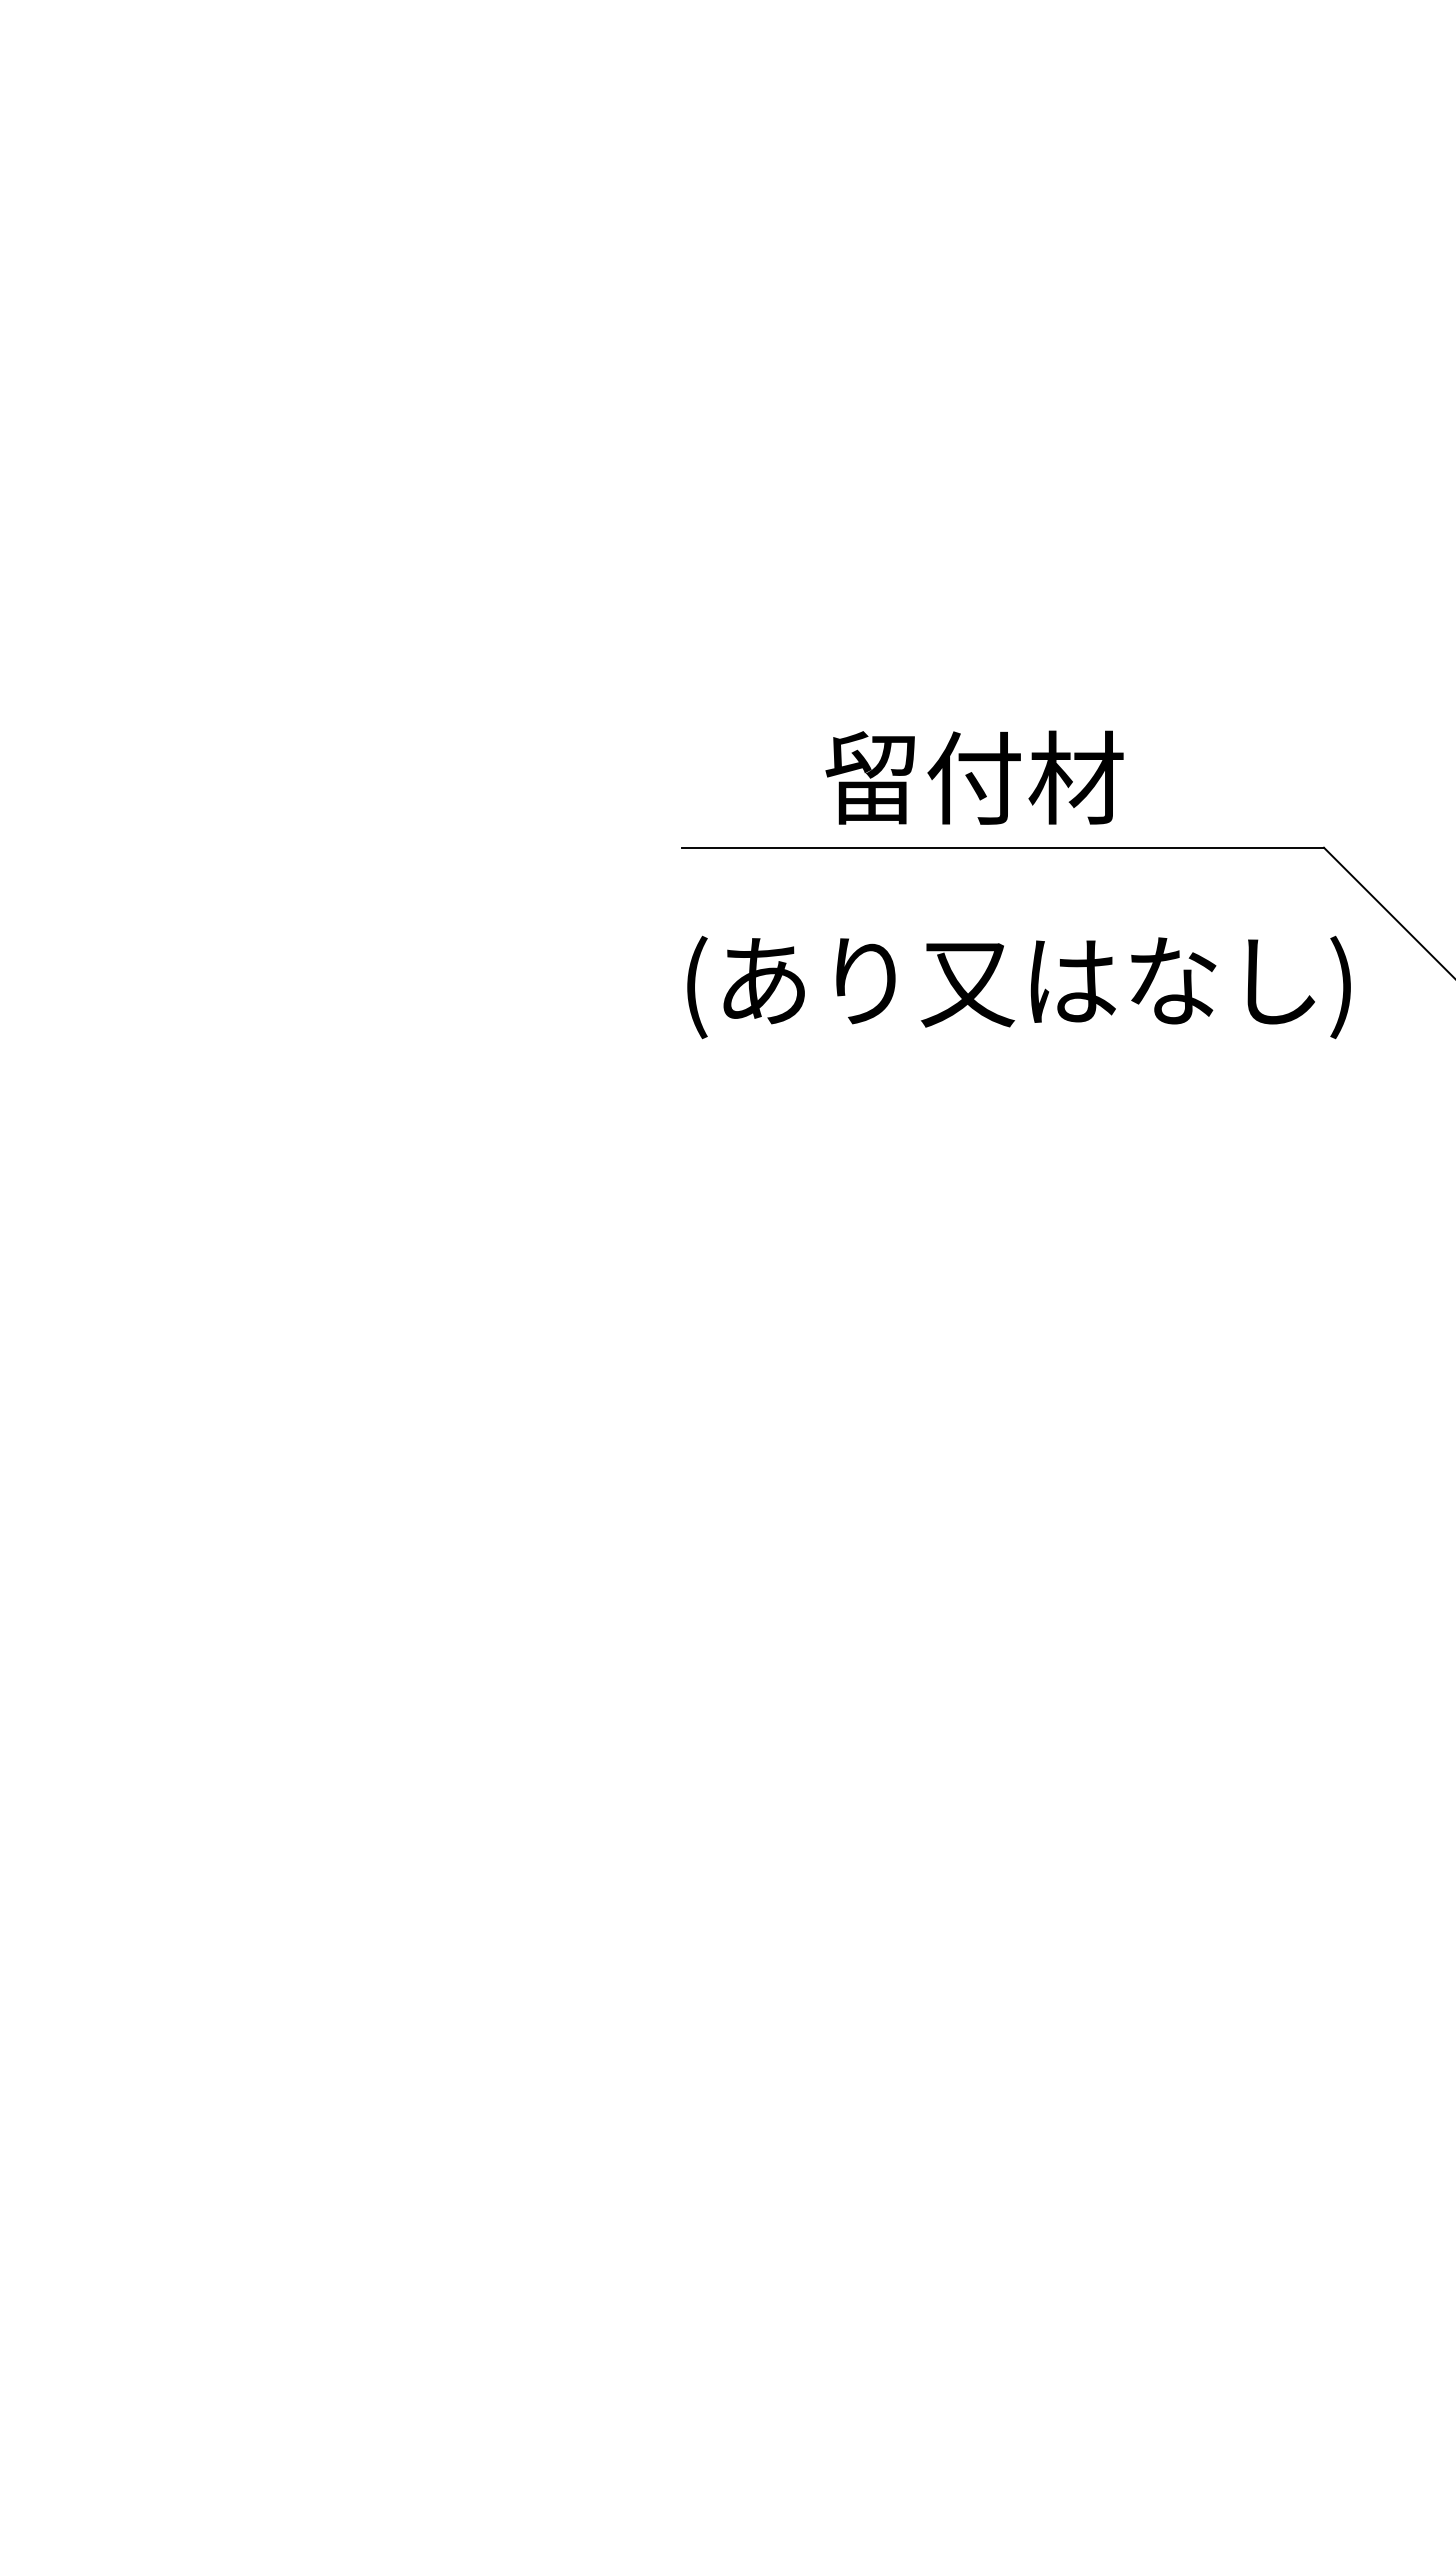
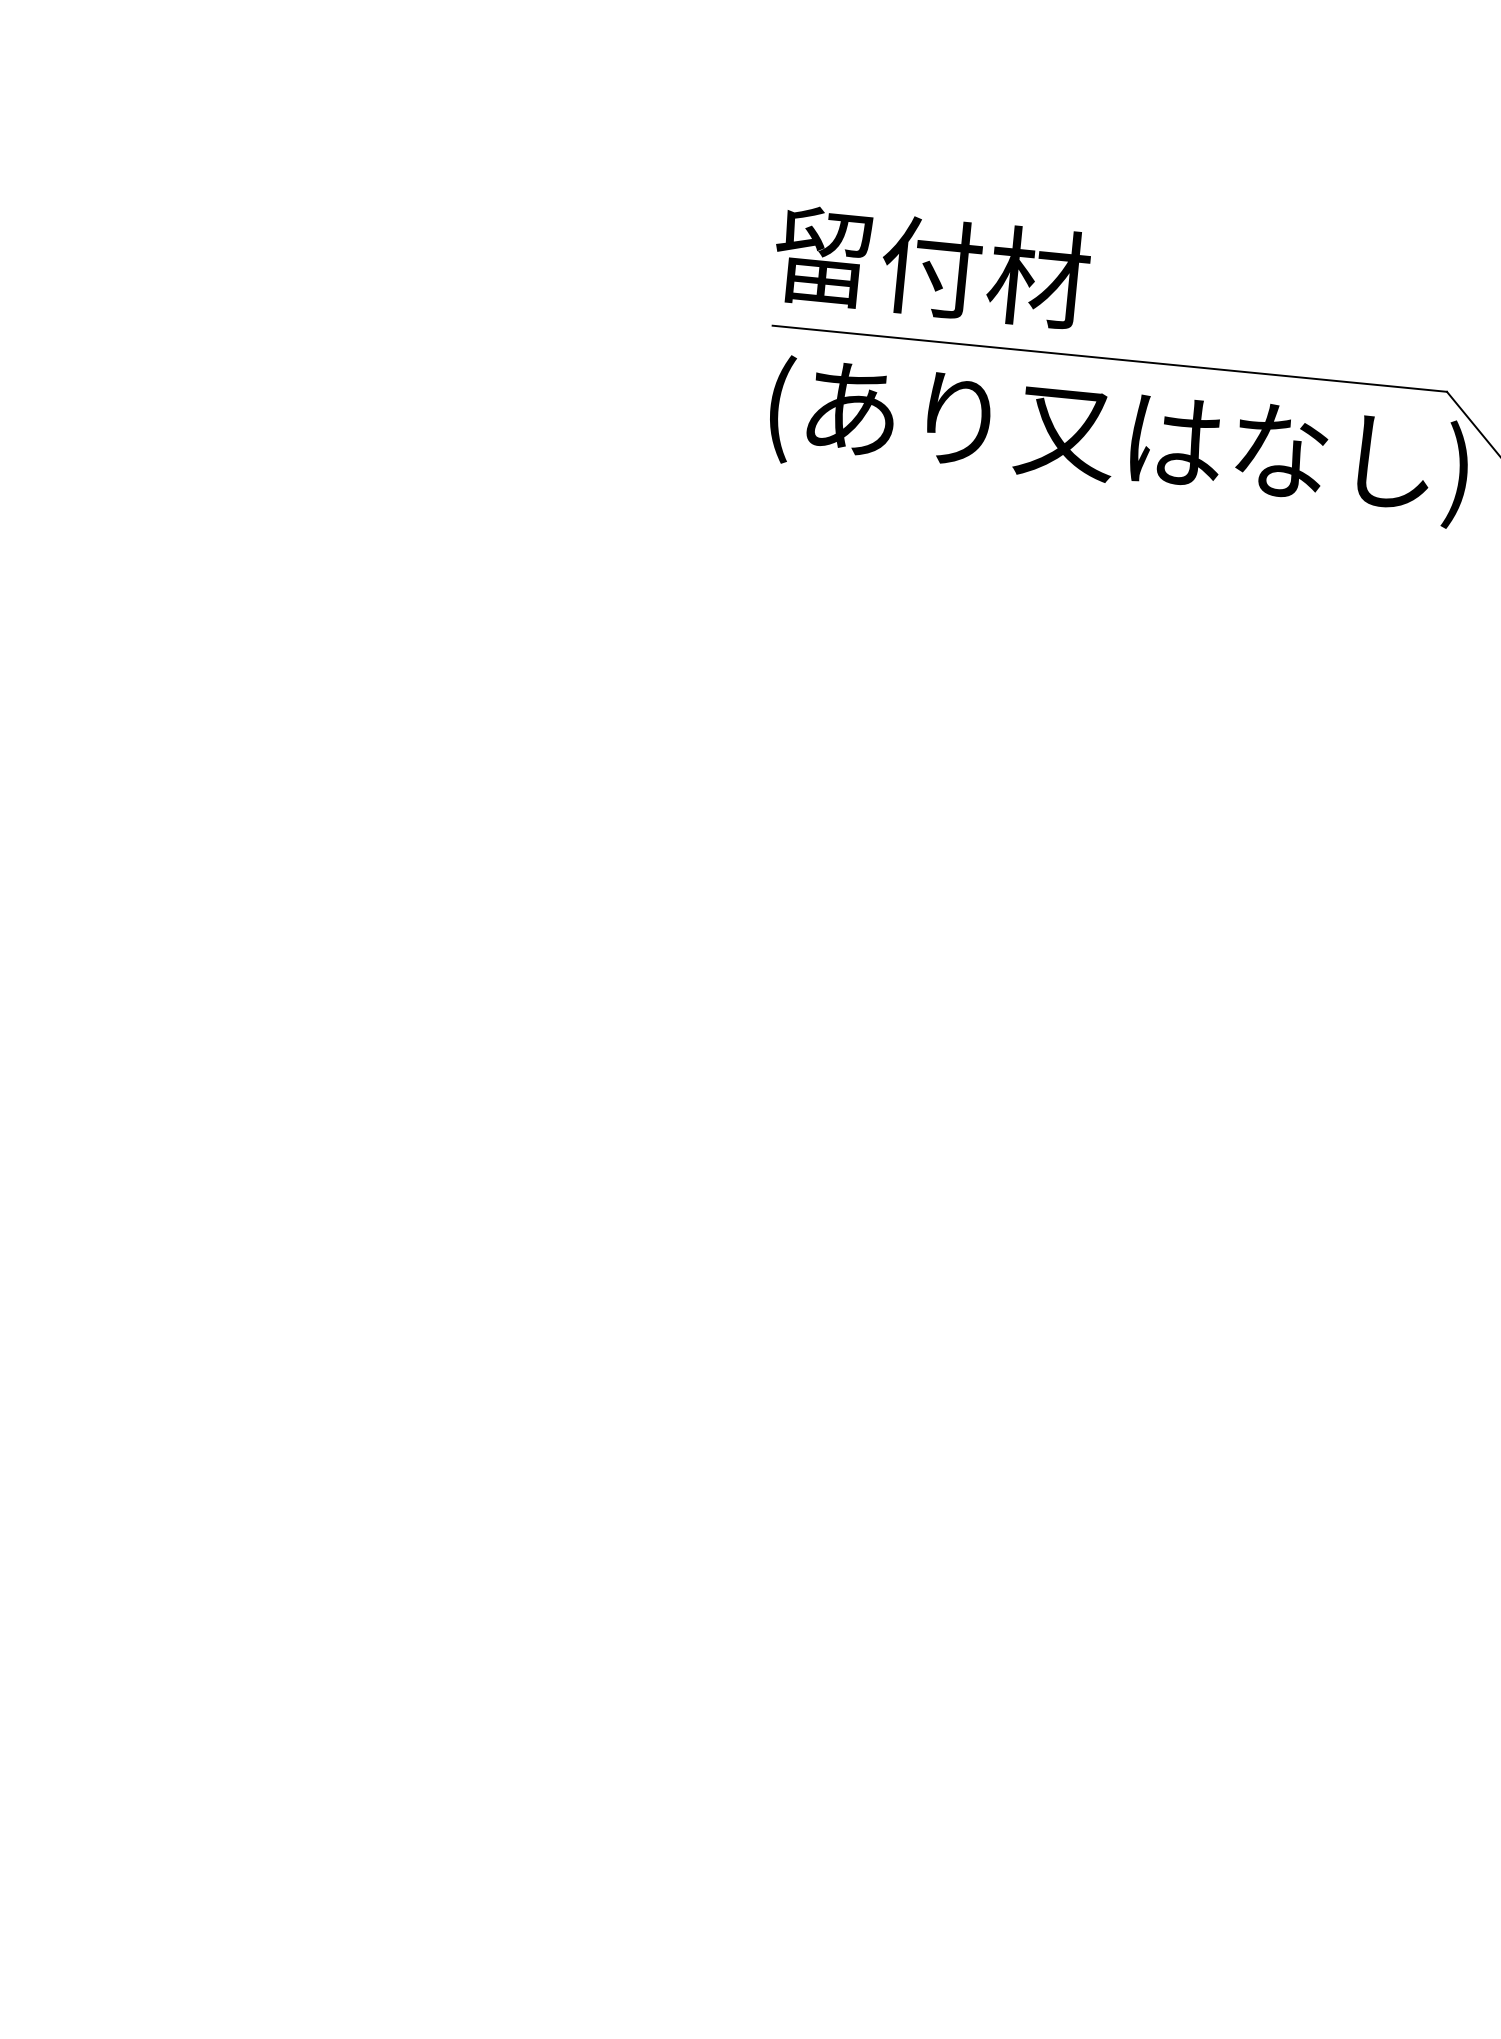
text: (974, 777) -> (931, 266), moved
text: (1018, 987) -> (1118, 442), moved

